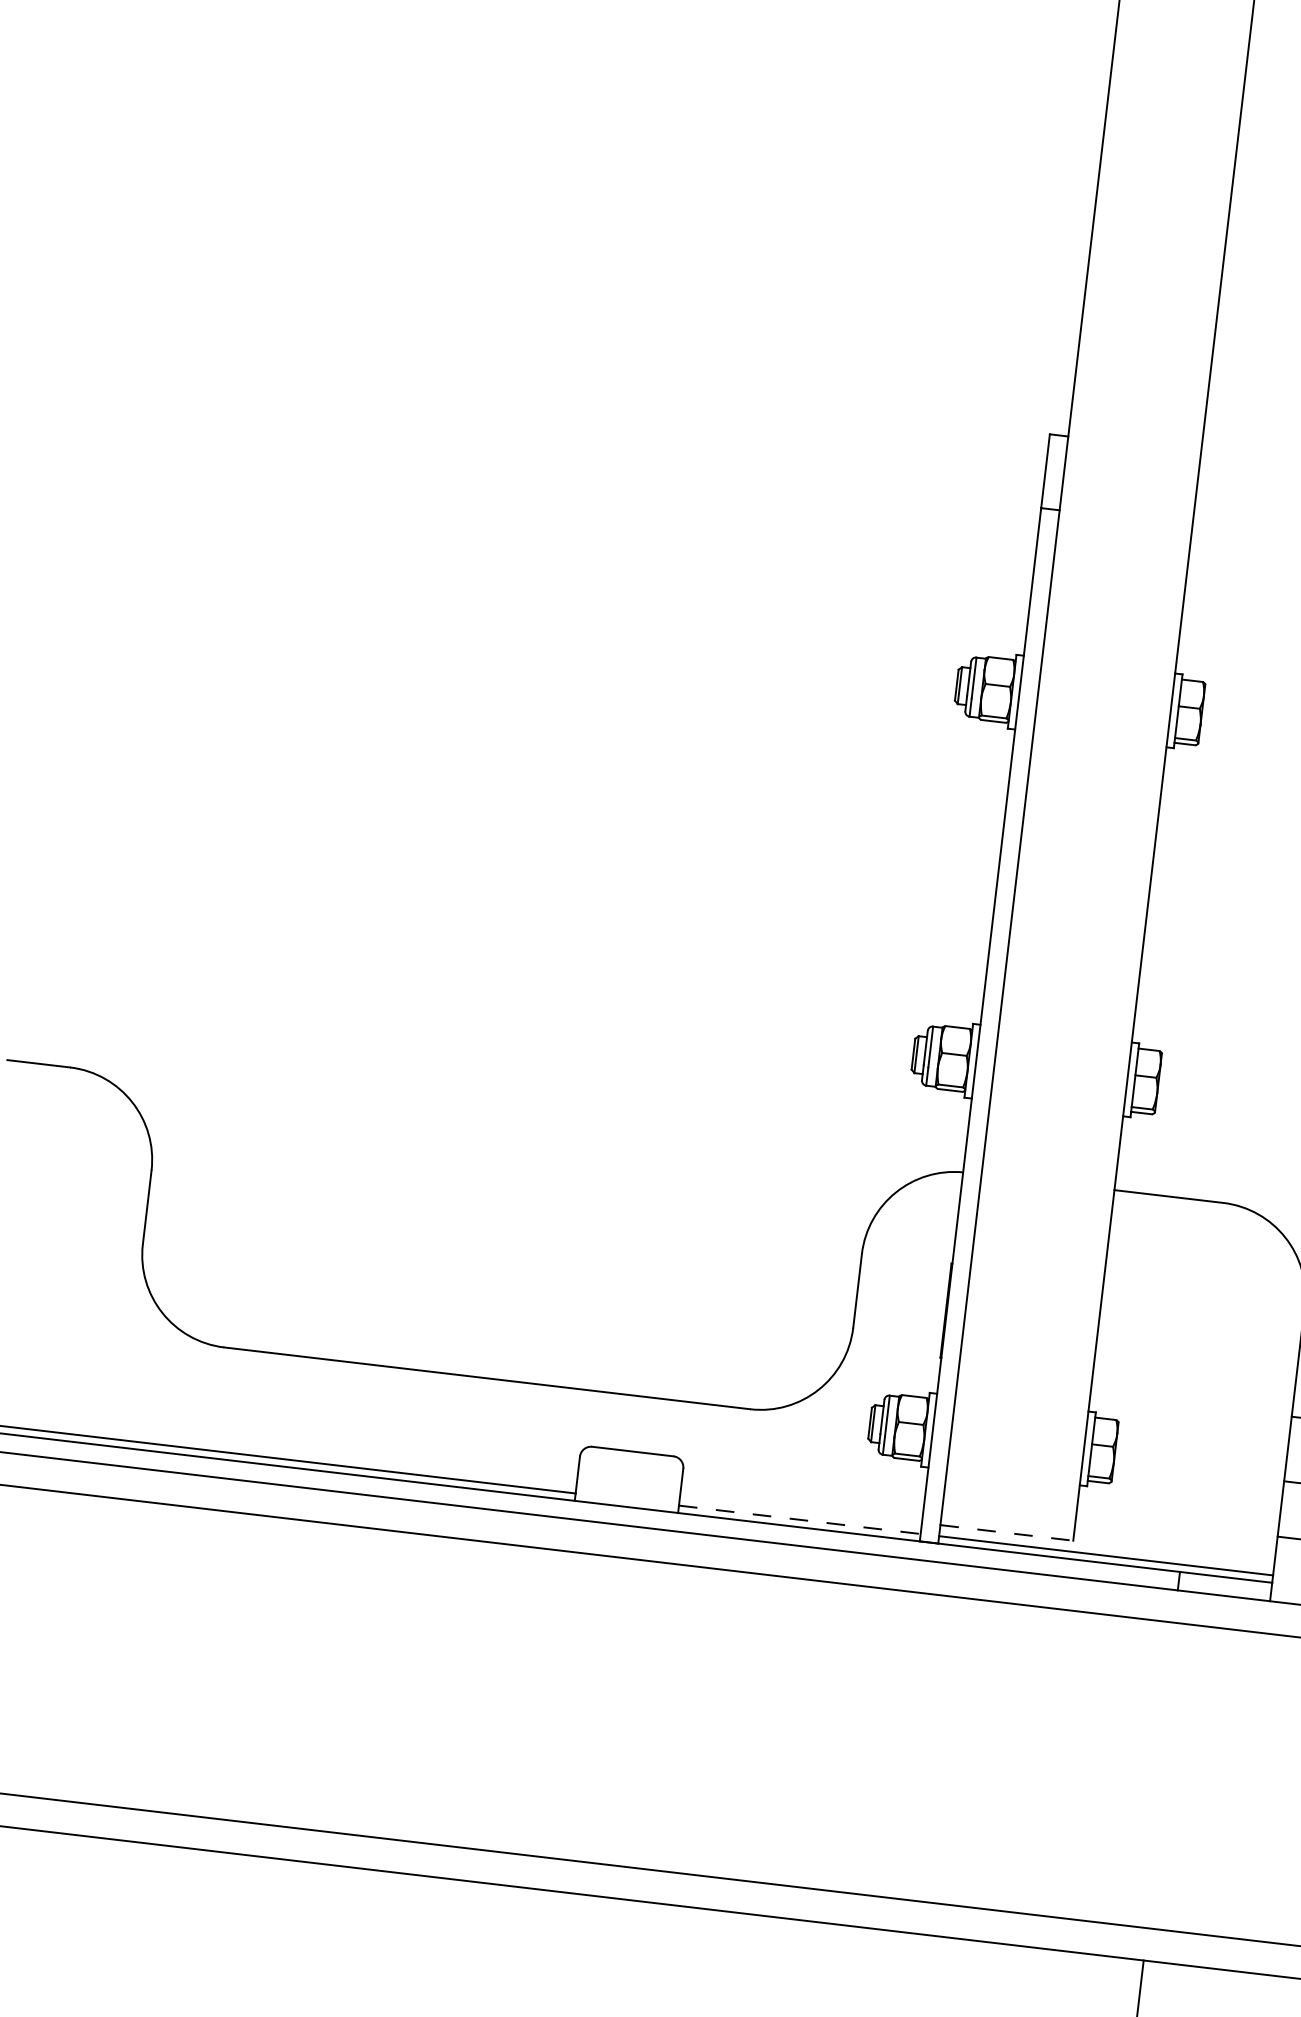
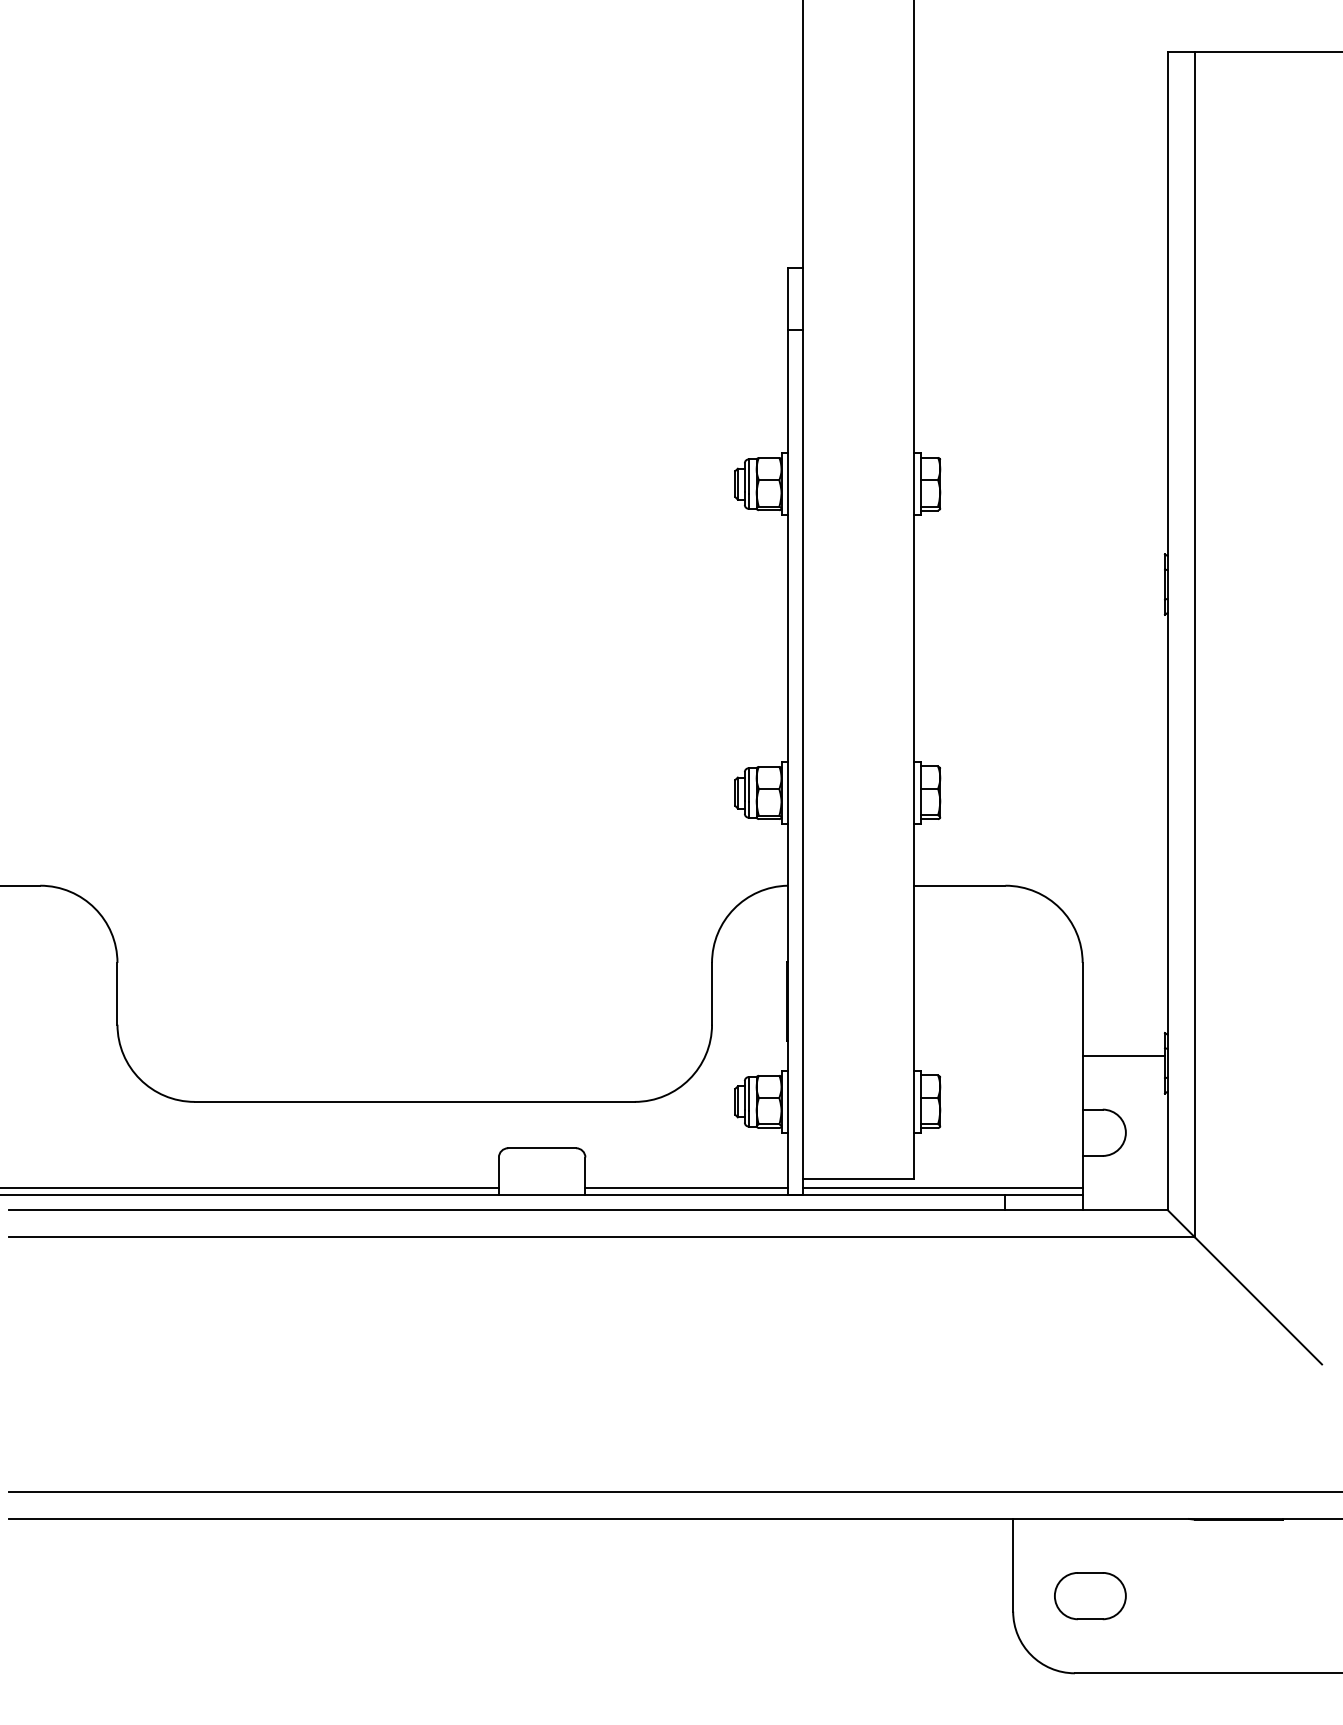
line: (800, 1520) -> (687, 1188), dashed -> solid
line: (1006, 1533) -> (858, 1179), dashed -> solid

